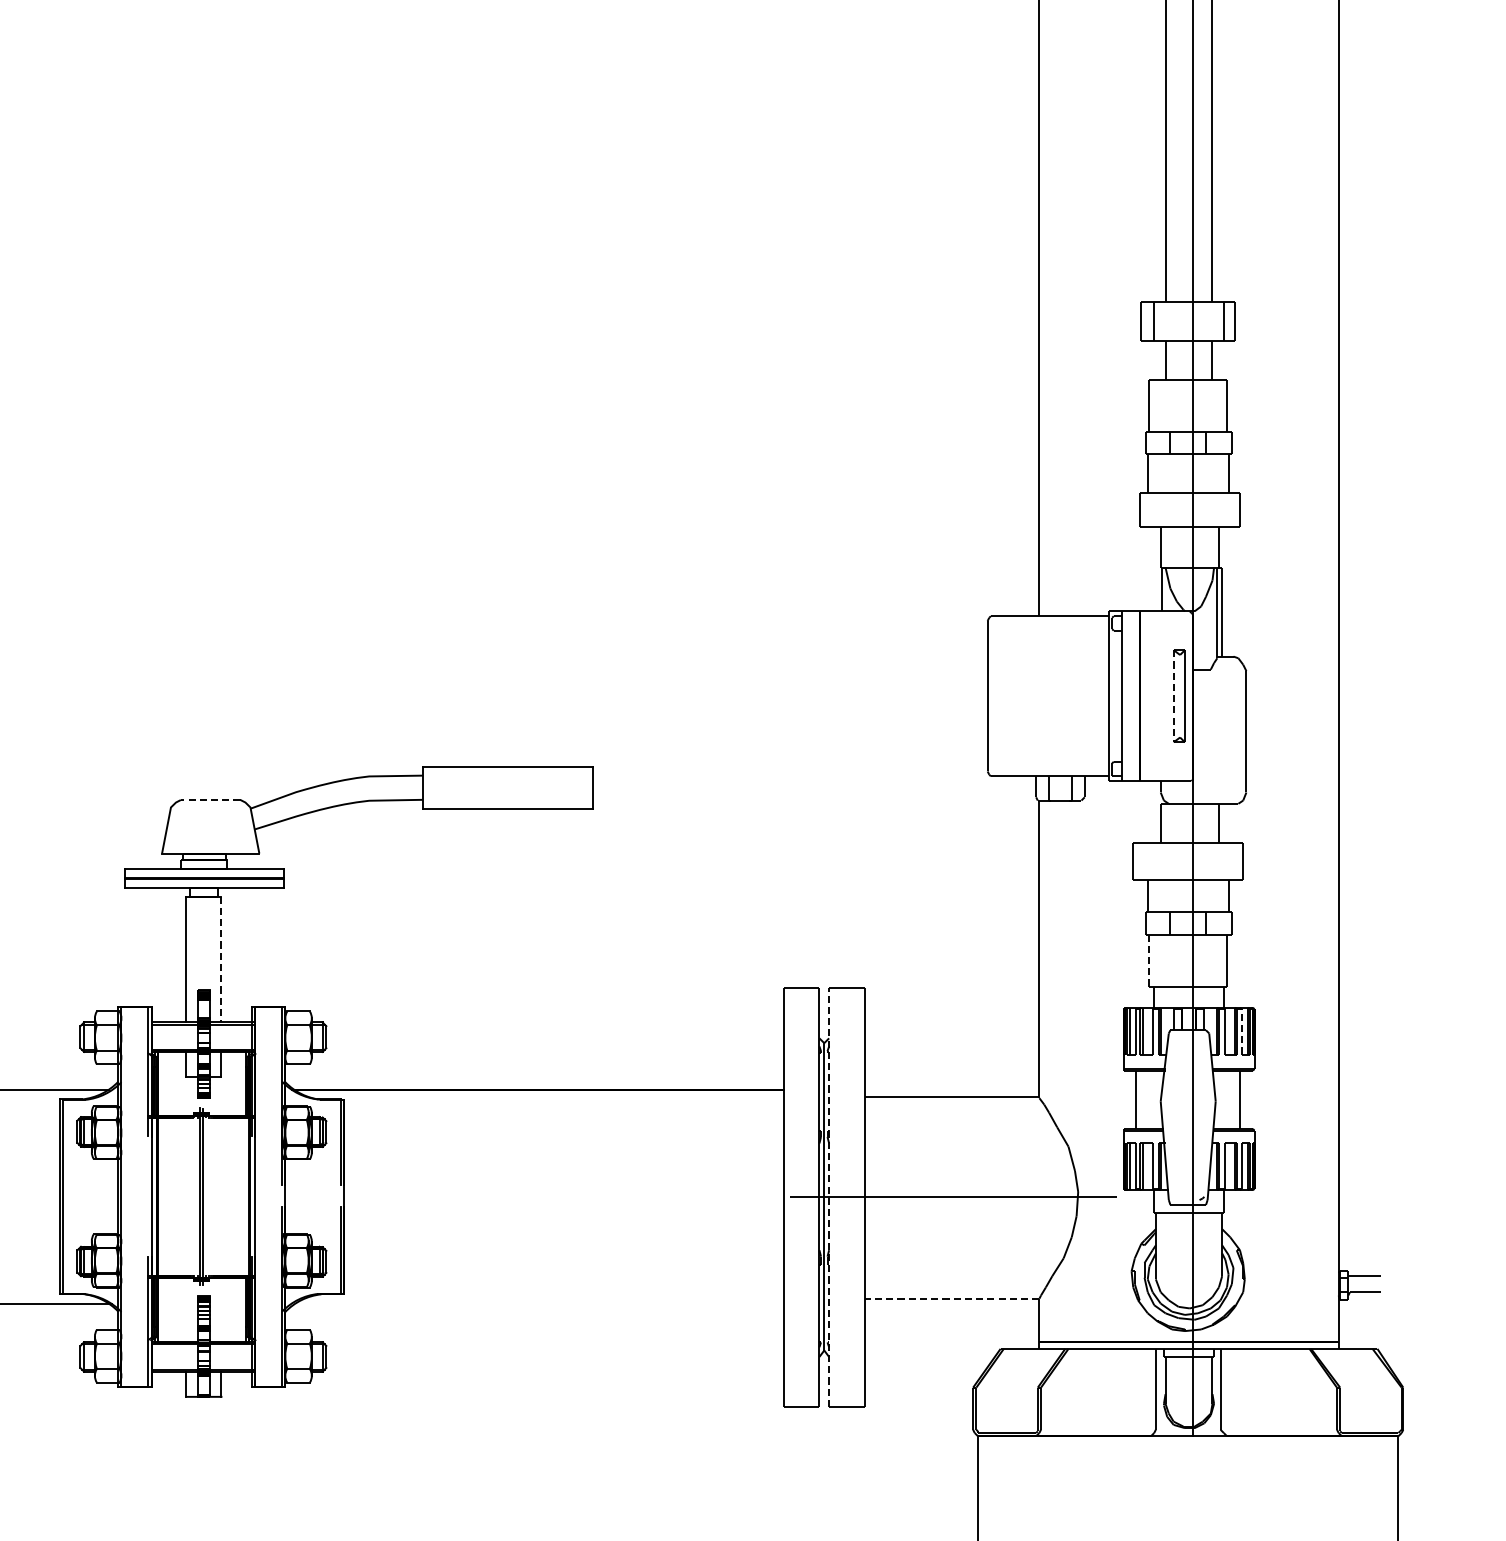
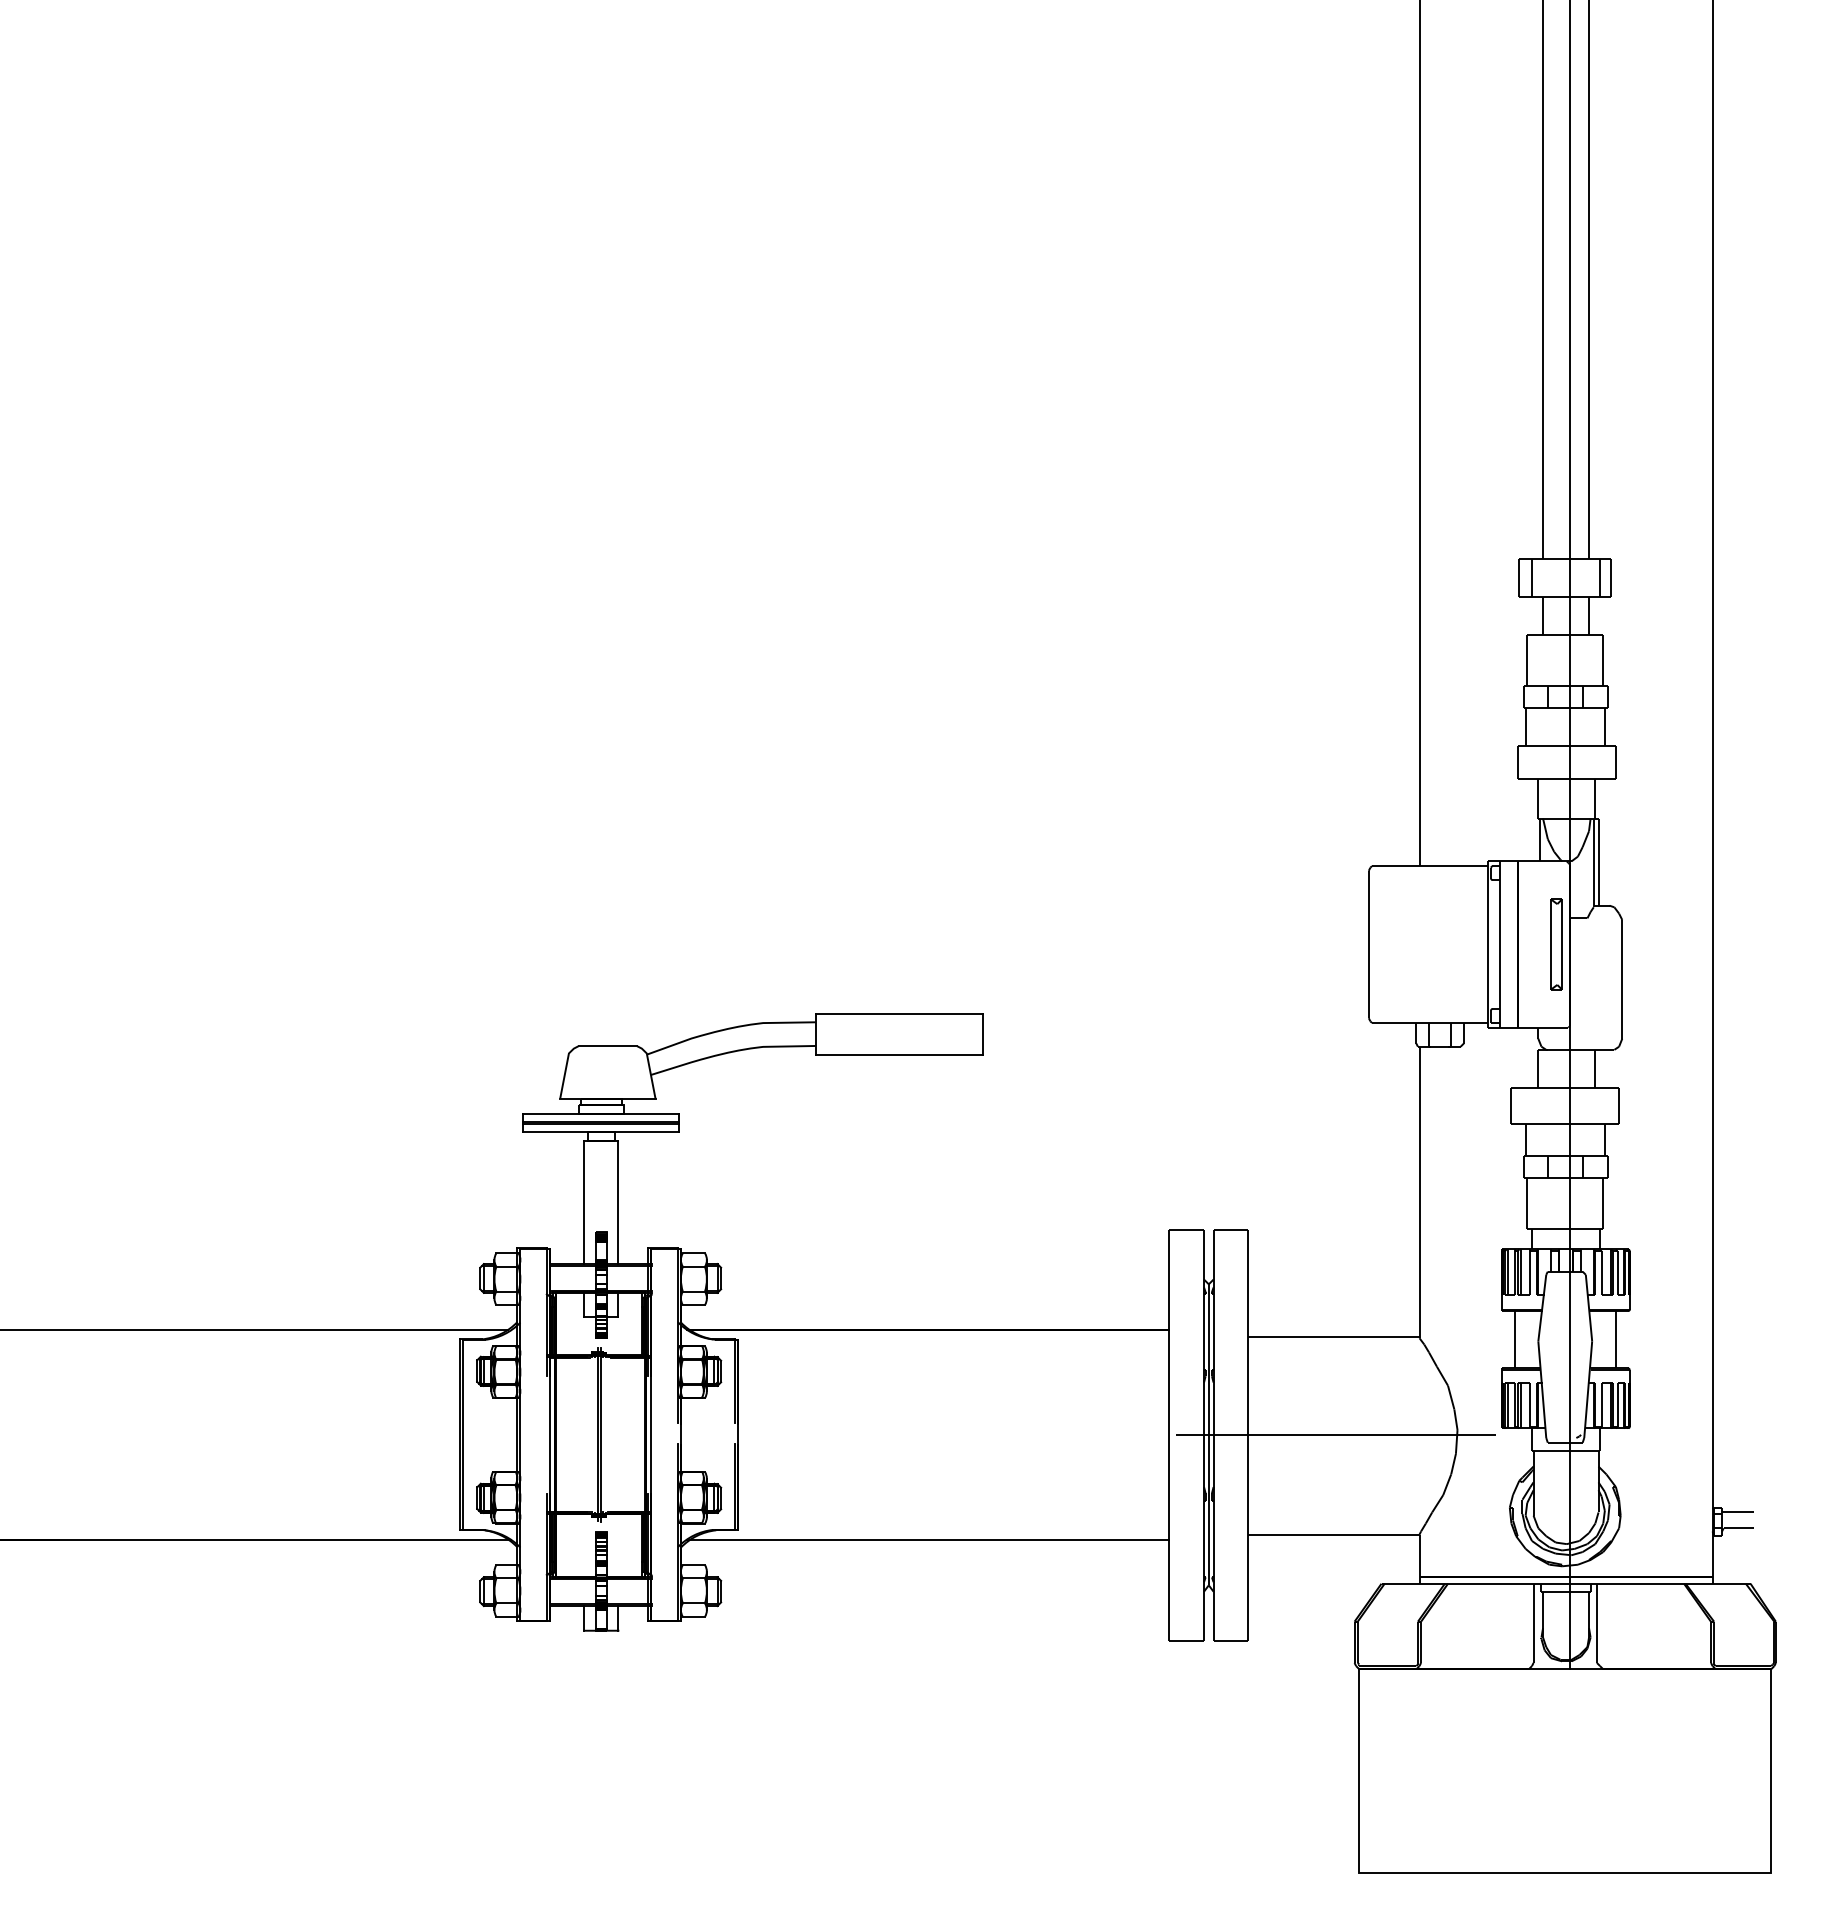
line: (1173, 697) -> (1550, 945), dashed -> solid
line: (210, 800) -> (607, 1046), dashed -> solid
line: (221, 959) -> (618, 1202), dashed -> solid
line: (1149, 960) -> (1527, 1203), dashed -> solid
line: (1241, 1031) -> (1617, 1272), dashed -> solid
line: (829, 1197) -> (1213, 1435), dashed -> solid
line: (951, 1298) -> (1333, 1534), dashed -> solid
line: (537, 1303) -> (927, 1539), added

